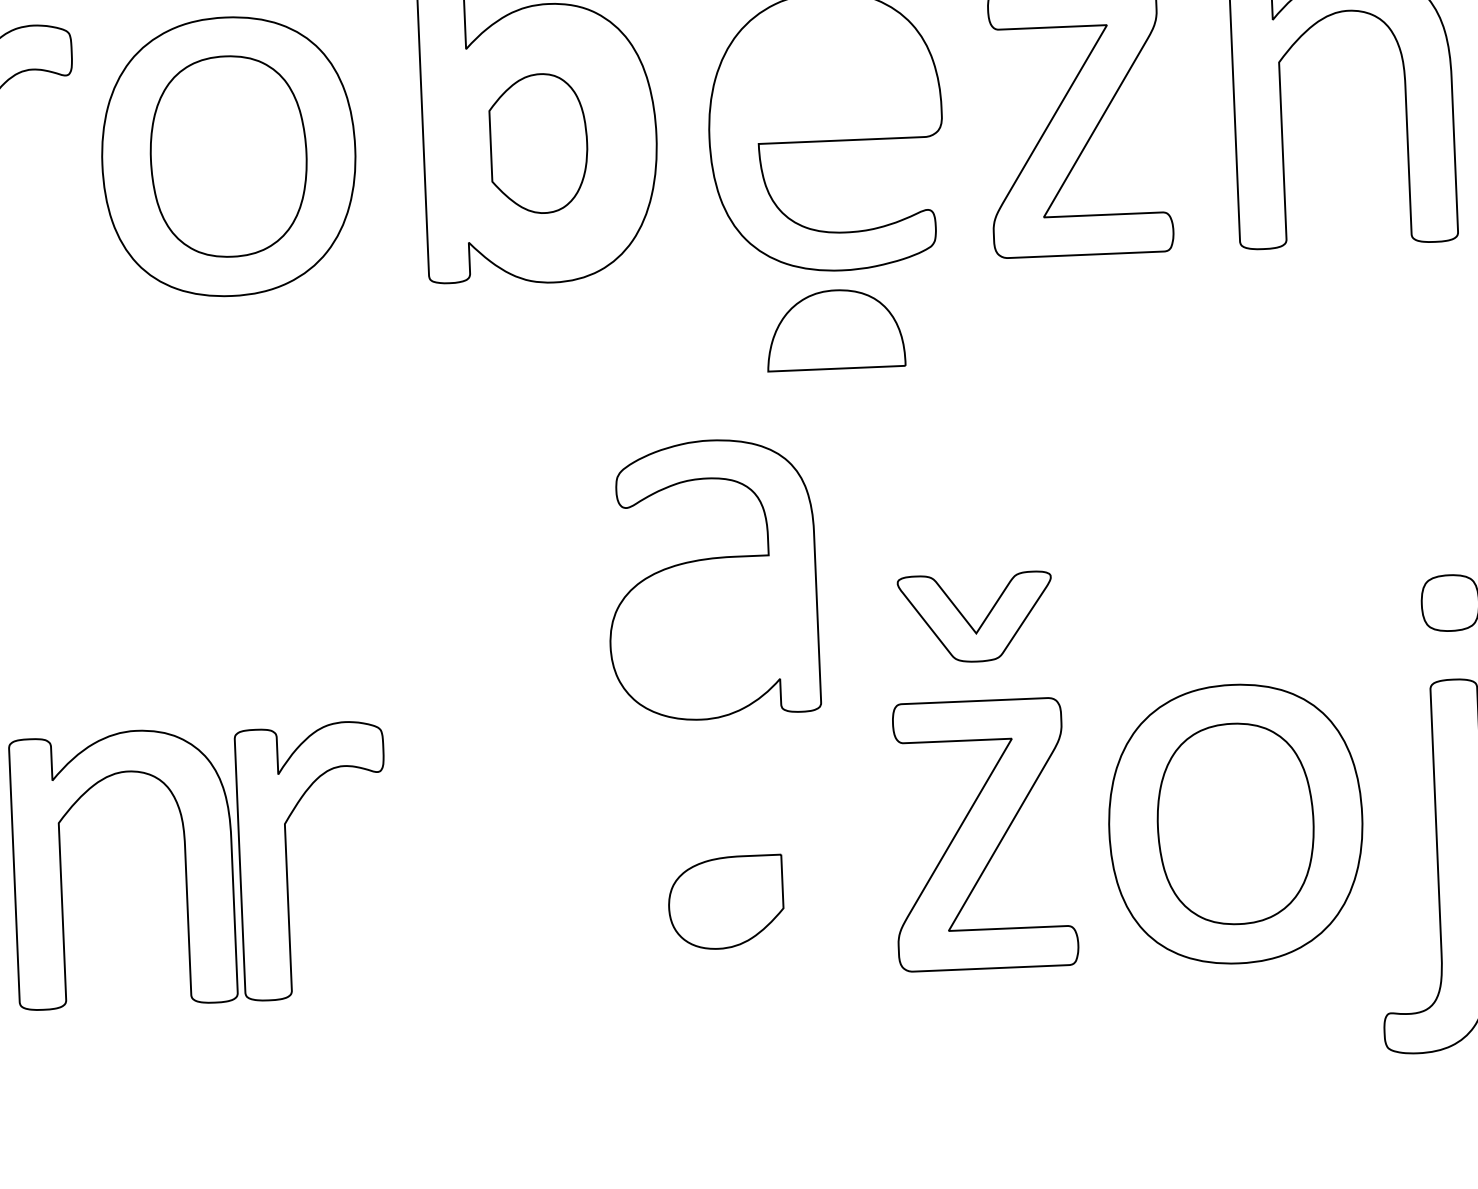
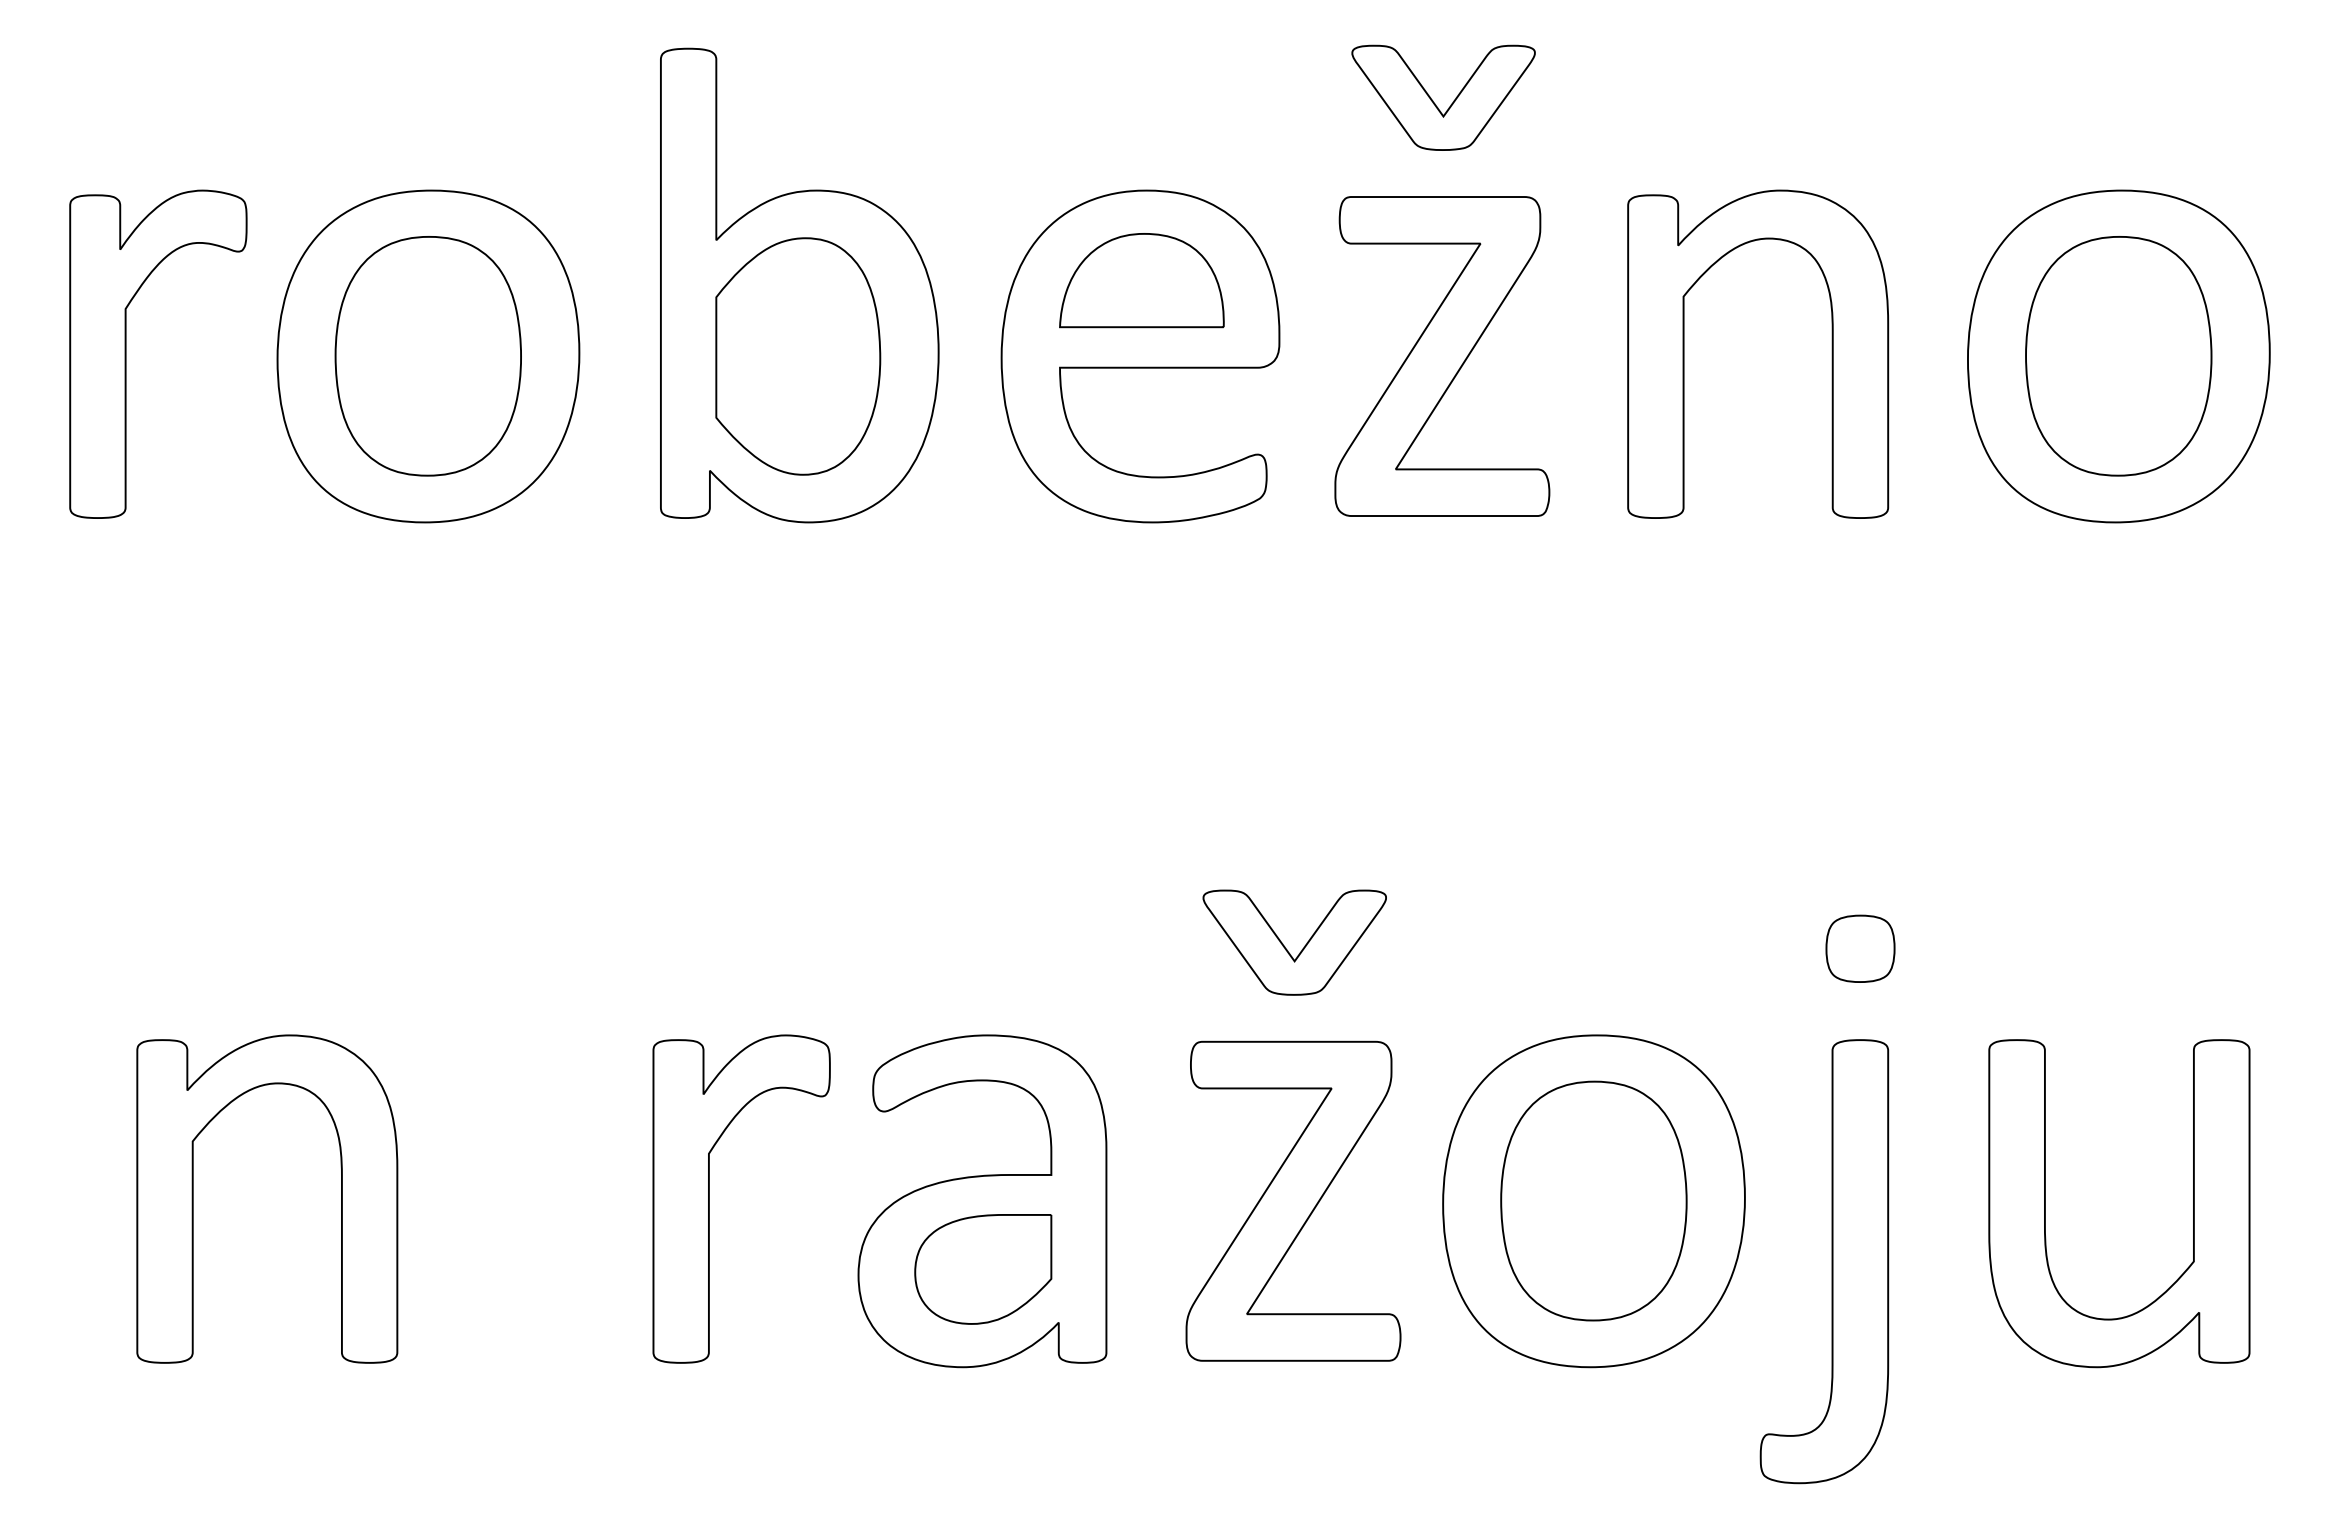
part: (539, 143) -> (798, 356), size x1.43
part: (834, 329) -> (1141, 280), moved
part: (711, 579) -> (982, 1201), moved
part: (286, 861) -> (709, 1198), moved

